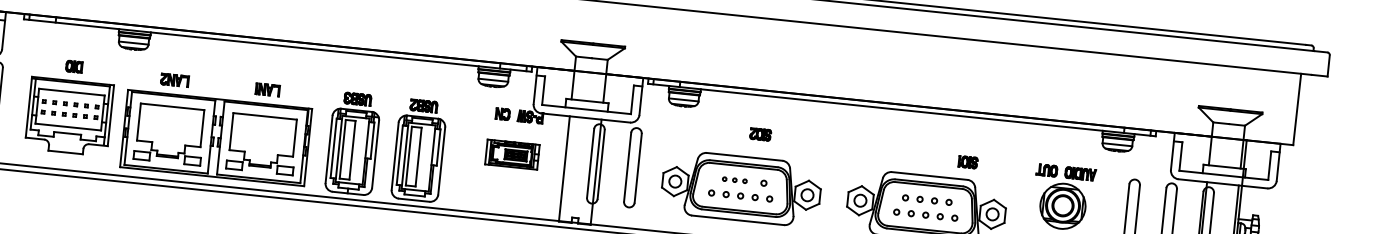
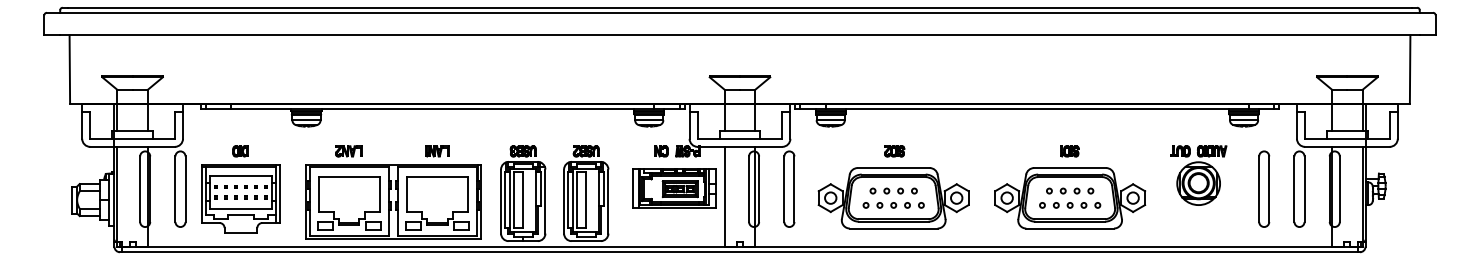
part: (69, 106) -> (240, 189), moved
part: (760, 134) -> (894, 151), moved
part: (512, 154) -> (674, 188), size x1.67
part: (967, 162) -> (1069, 151), moved
part: (734, 179) -> (886, 190), size x1.43

